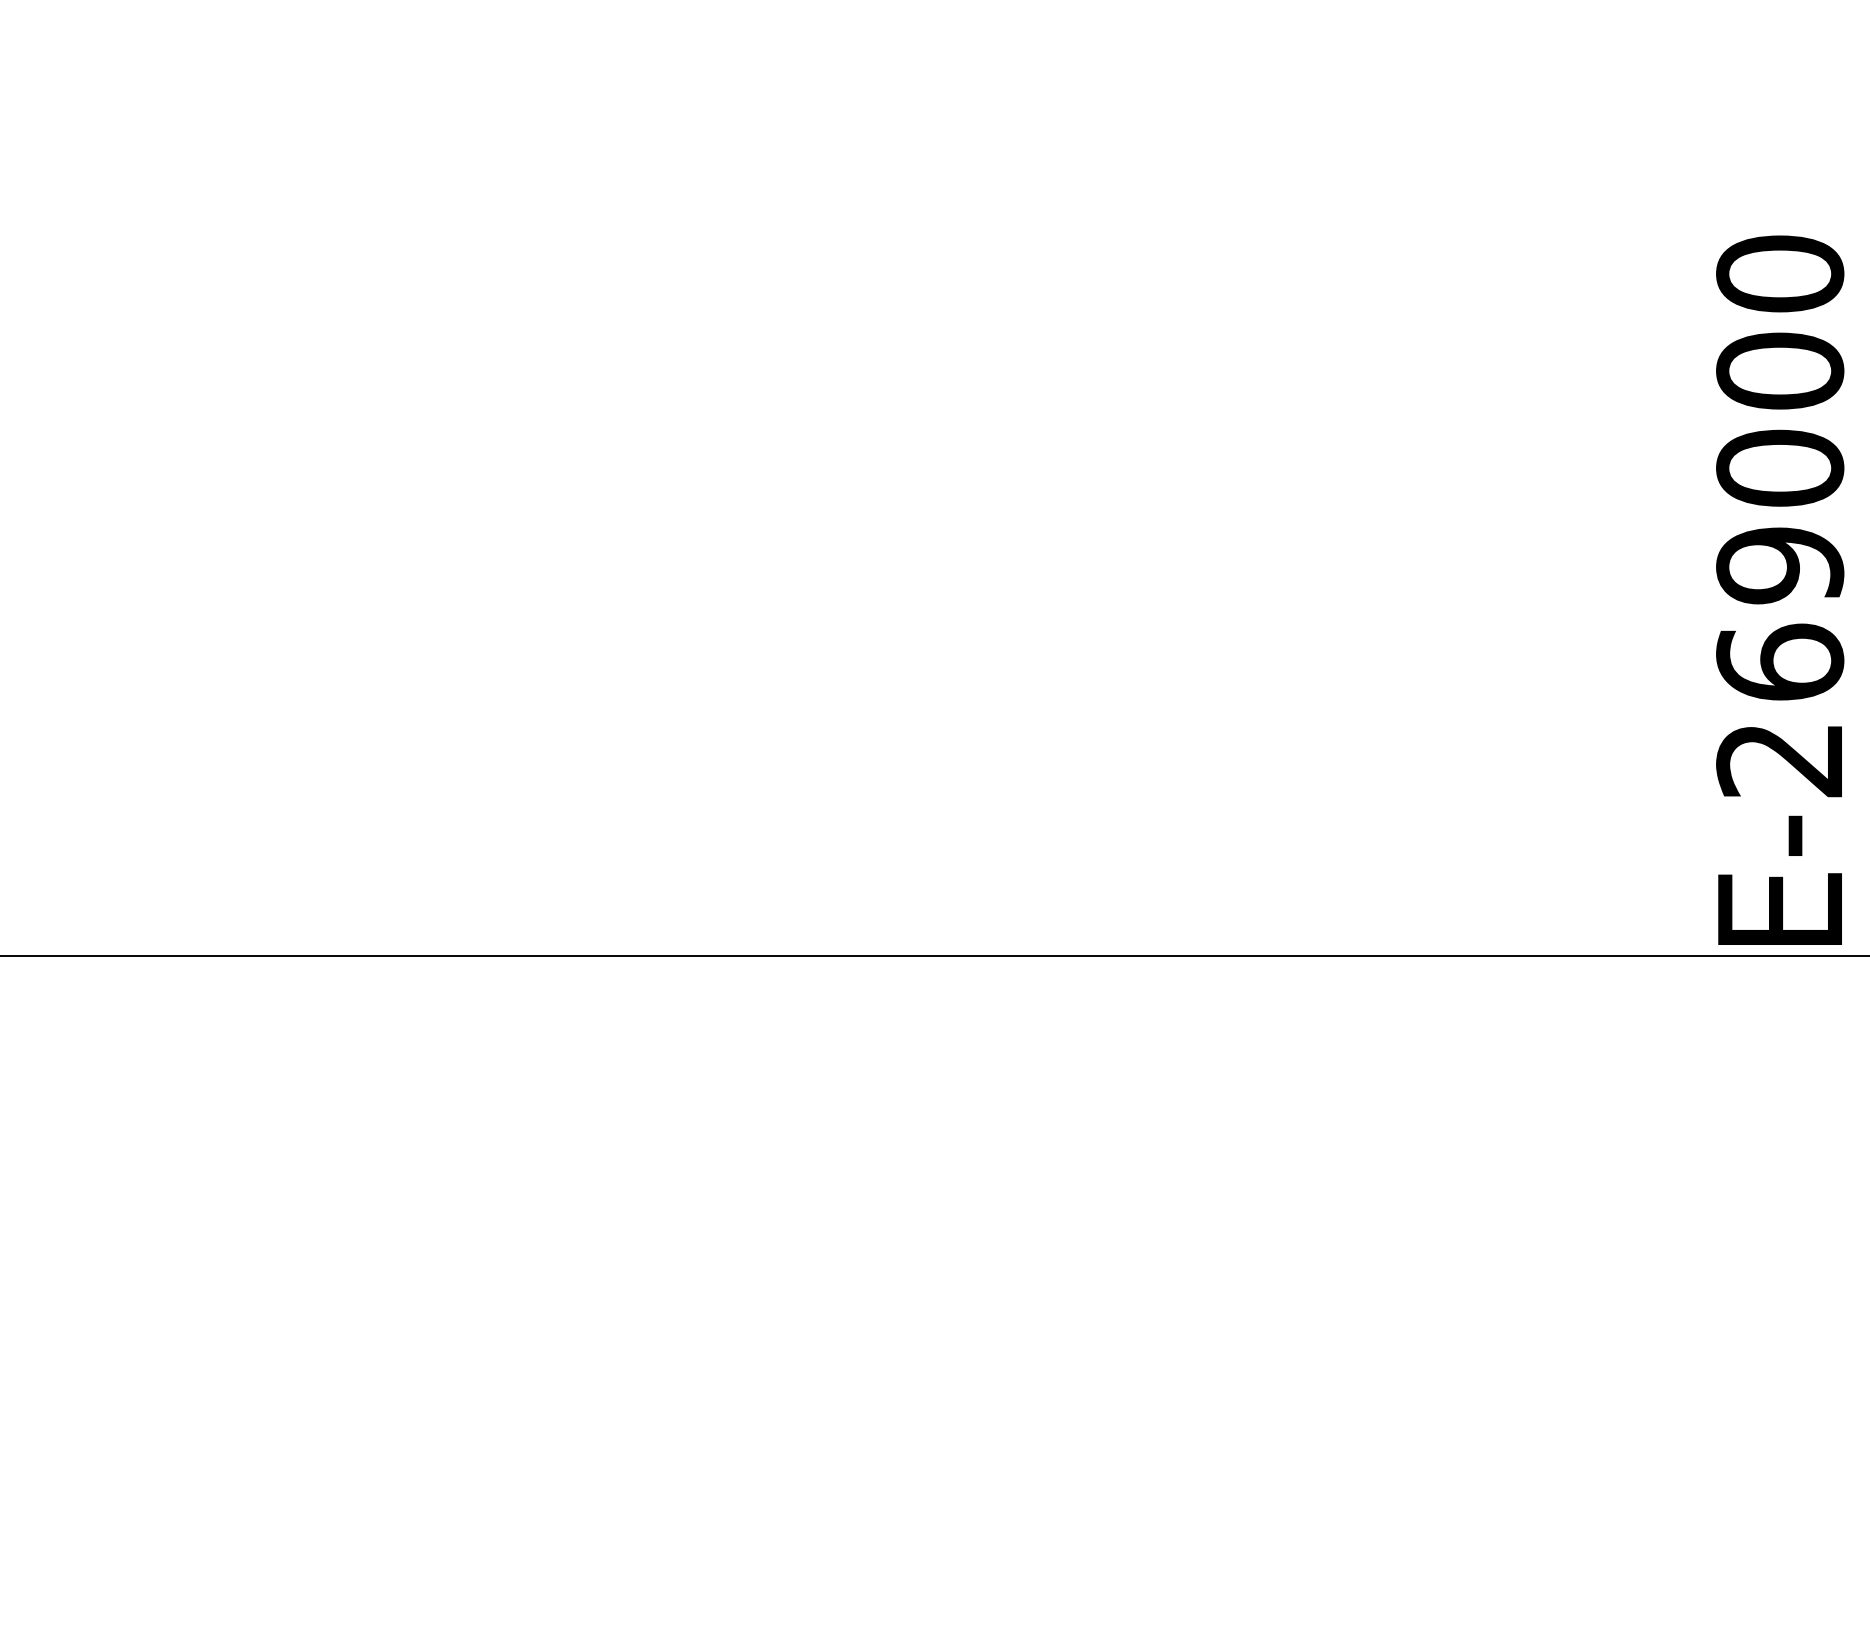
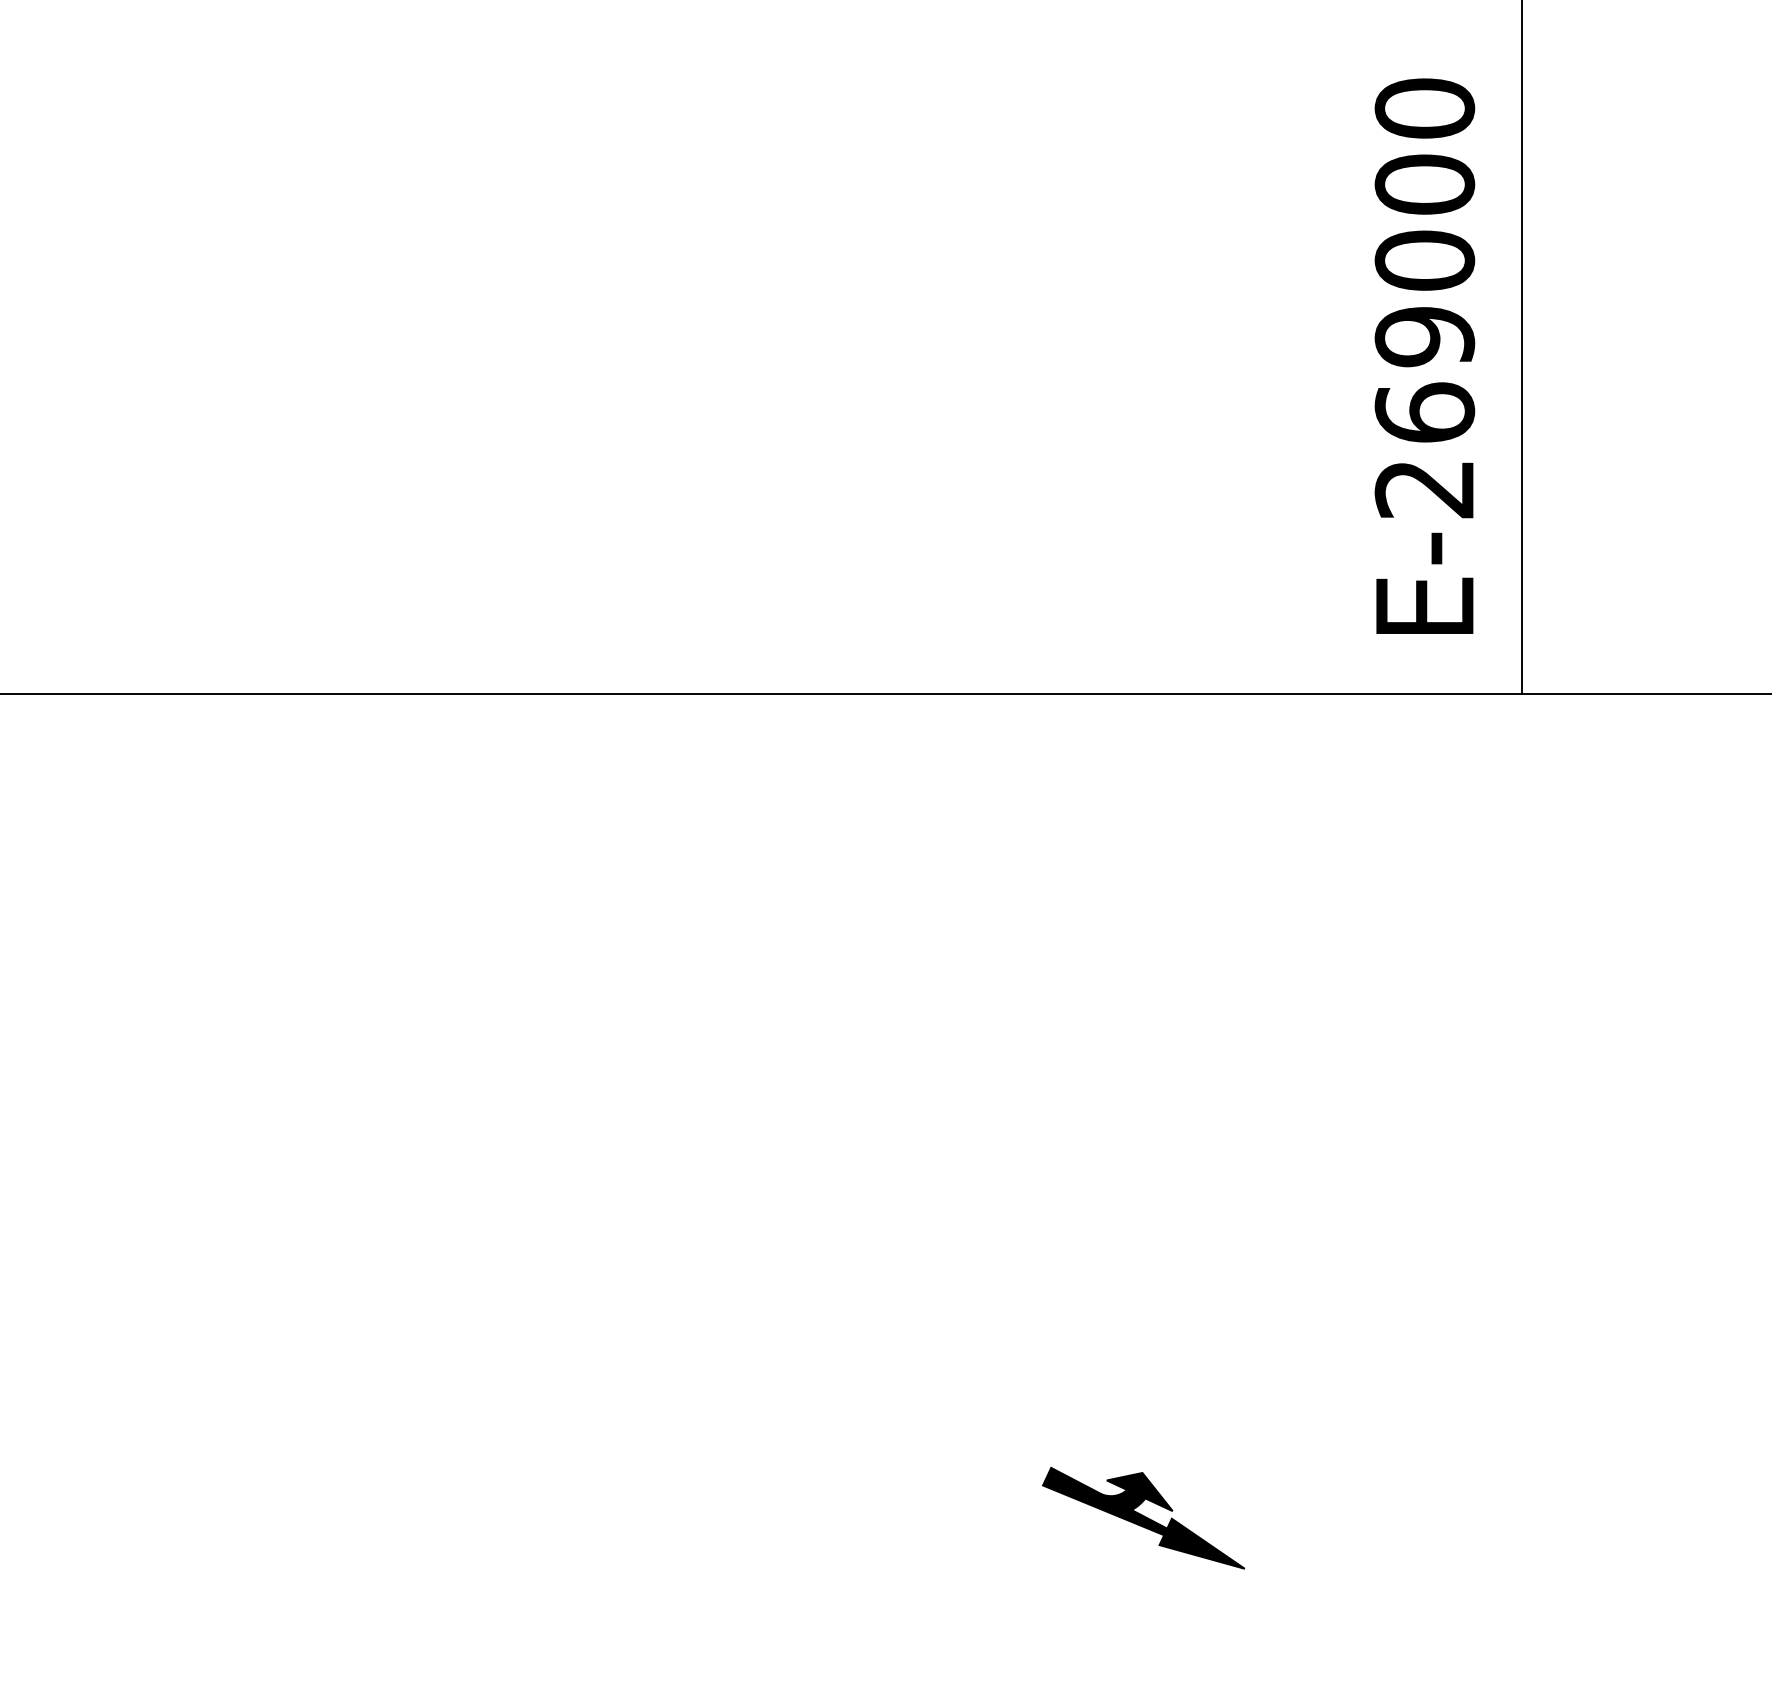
text: (1779, 589) -> (1424, 355), moved

